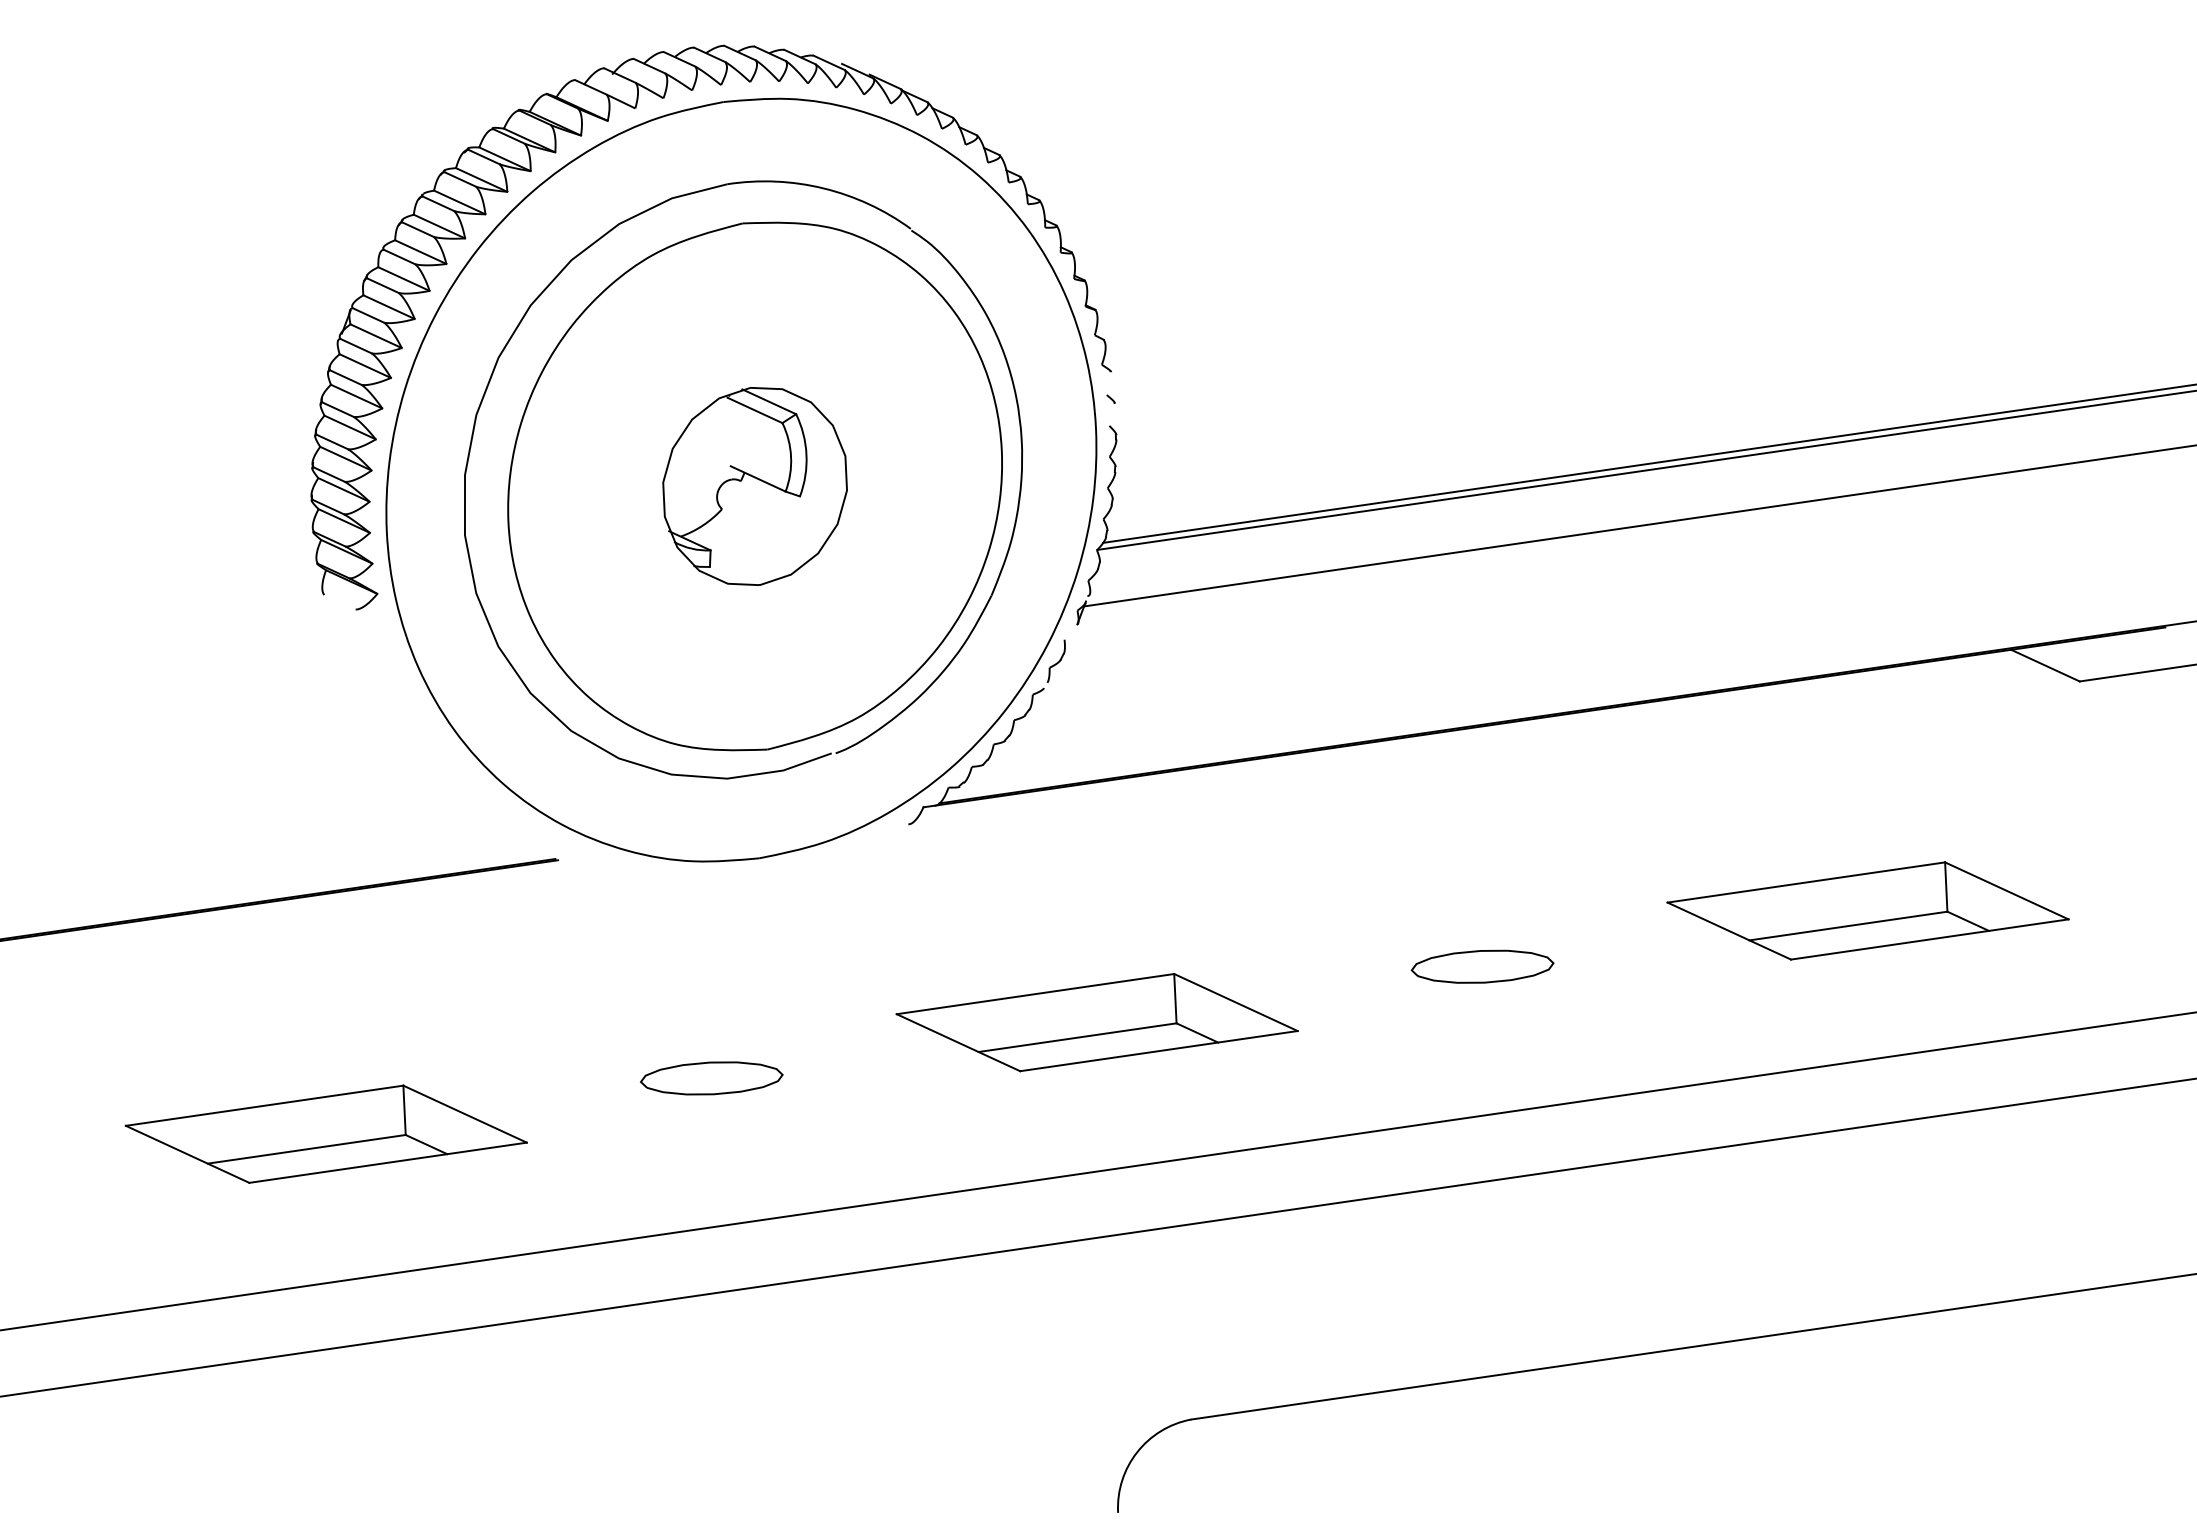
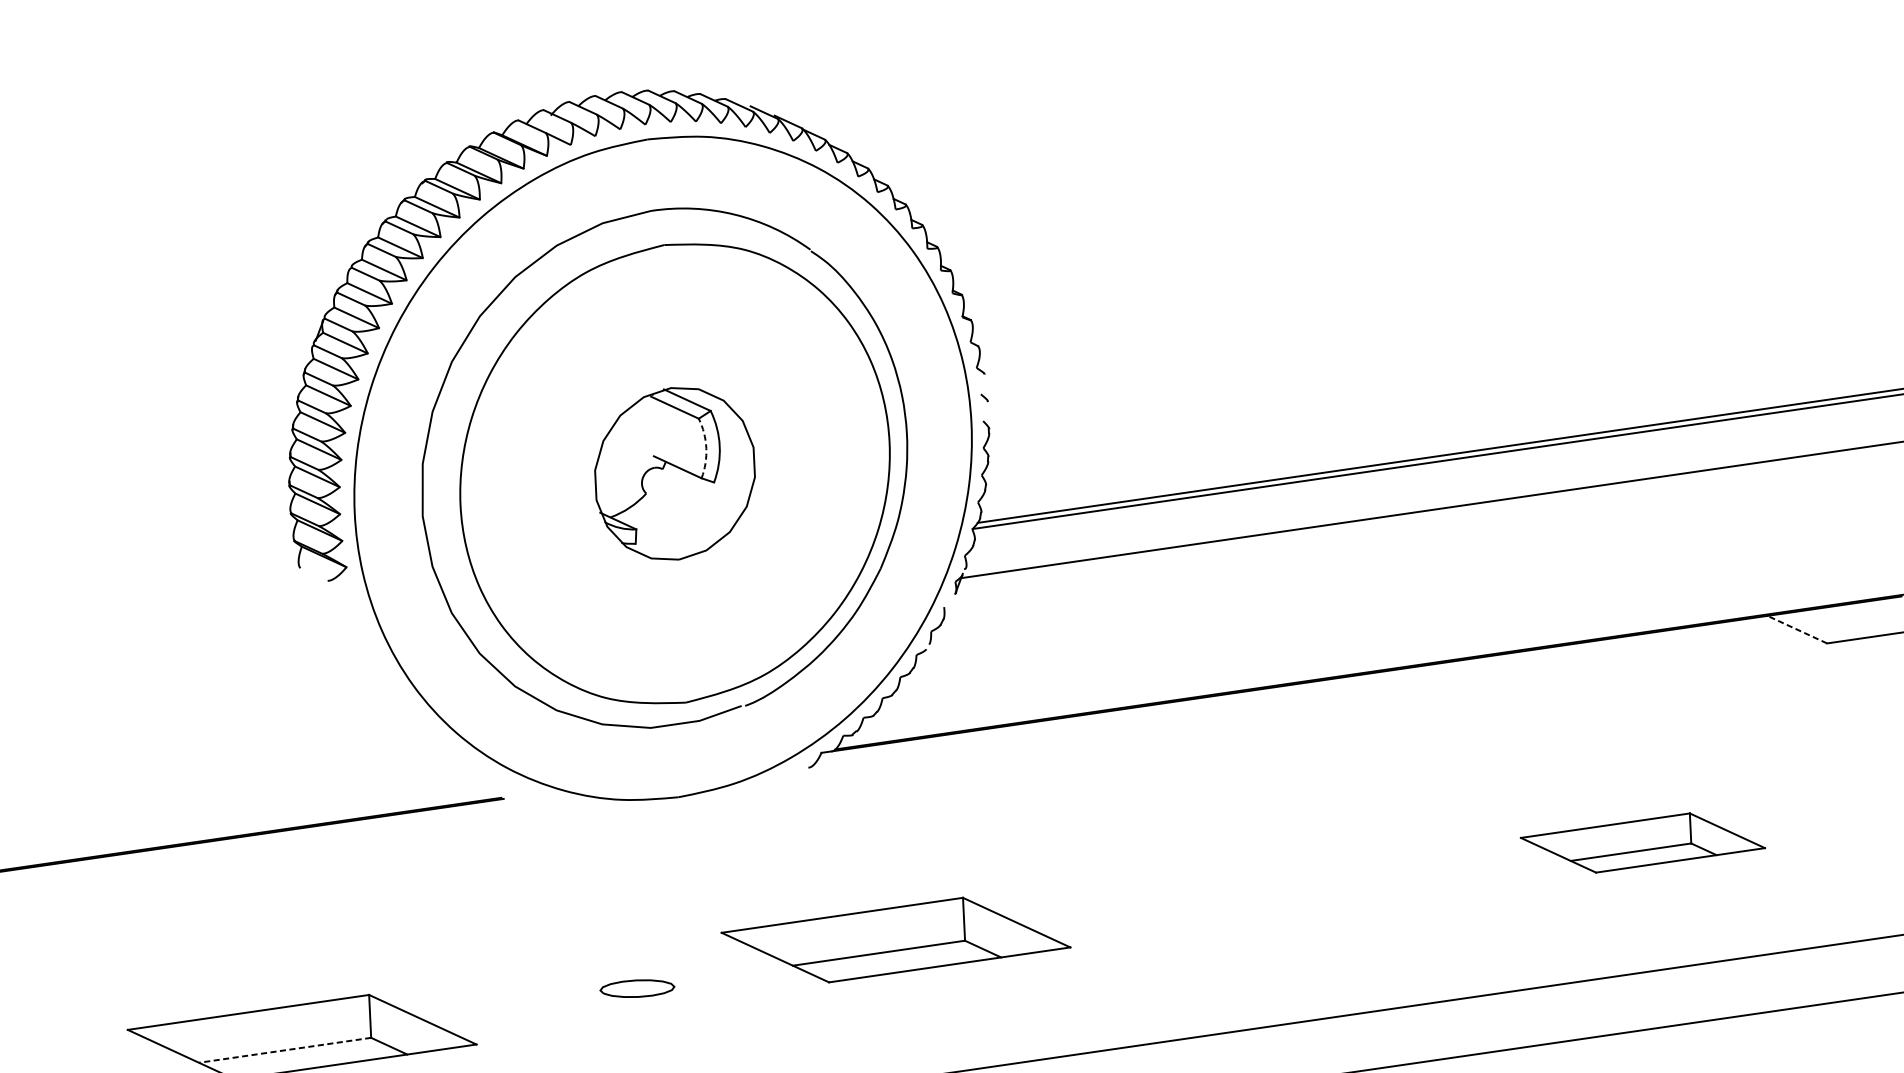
arc: (791, 457) -> (706, 448), solid -> dashed
line: (2045, 665) -> (1797, 629), solid -> dashed
part: (1867, 910) -> (1642, 842), size x0.7
part: (1482, 966) -> (1307, 891), removed
part: (1096, 1022) -> (895, 940), moved
part: (711, 1078) -> (637, 988), size x0.6
line: (306, 1149) -> (284, 1050), solid -> dashed

